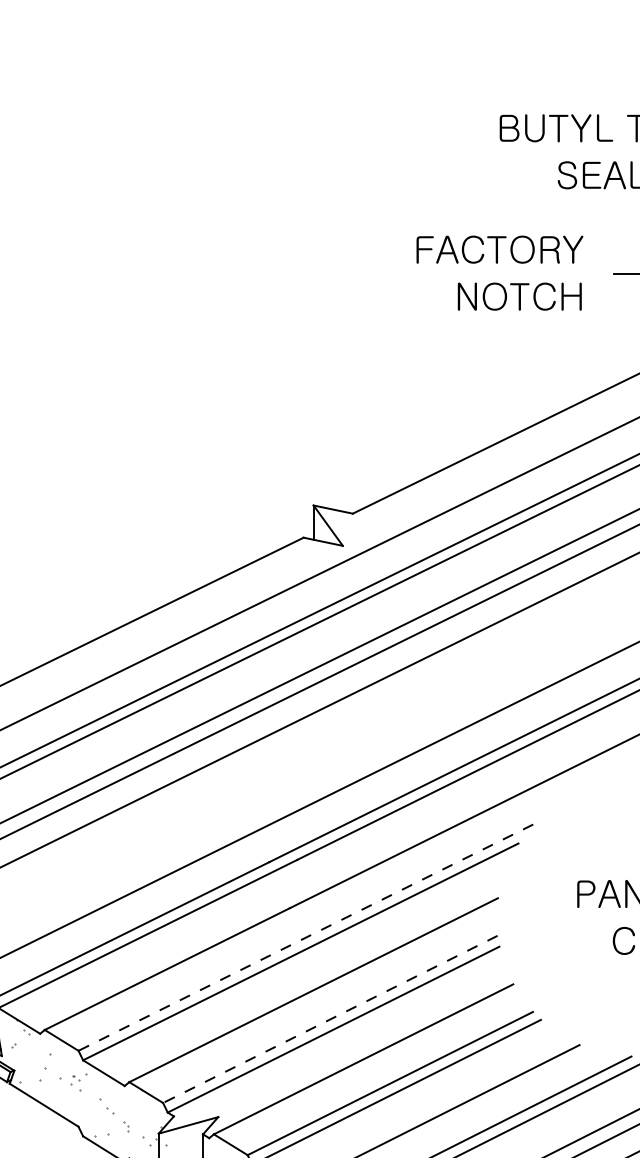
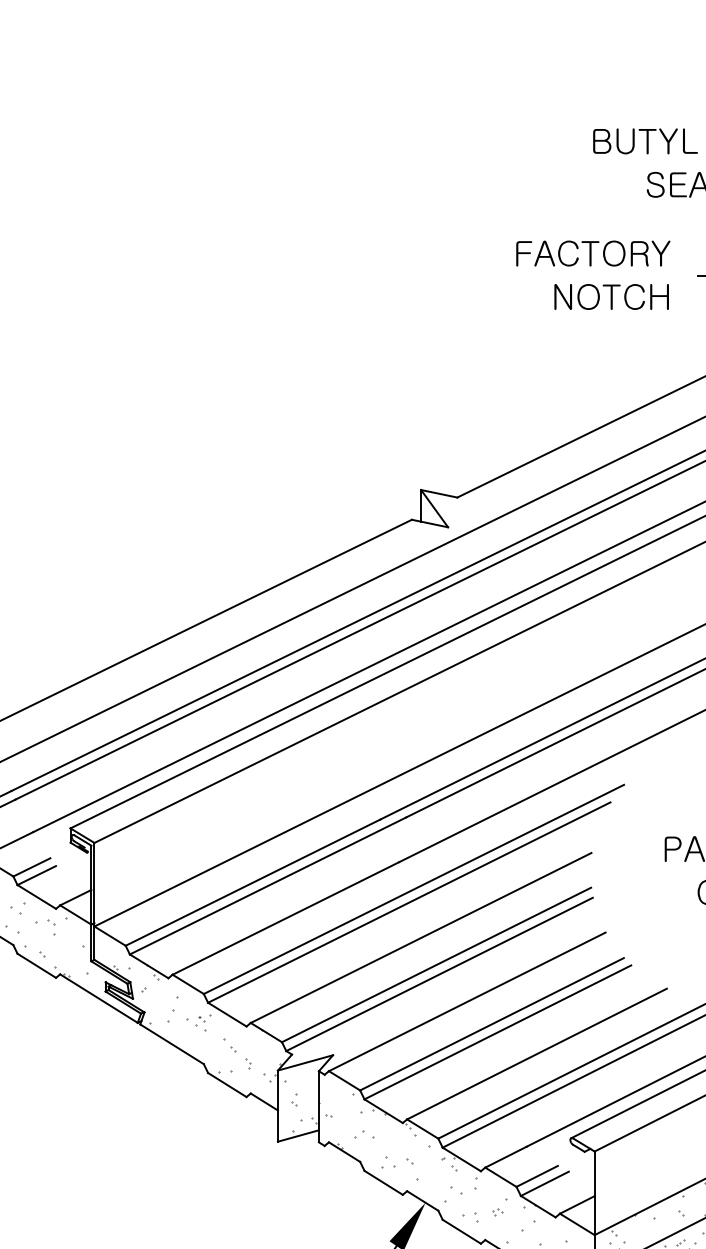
line: (305, 937) -> (413, 889), dashed -> solid
line: (330, 1018) -> (436, 964), dashed -> solid

